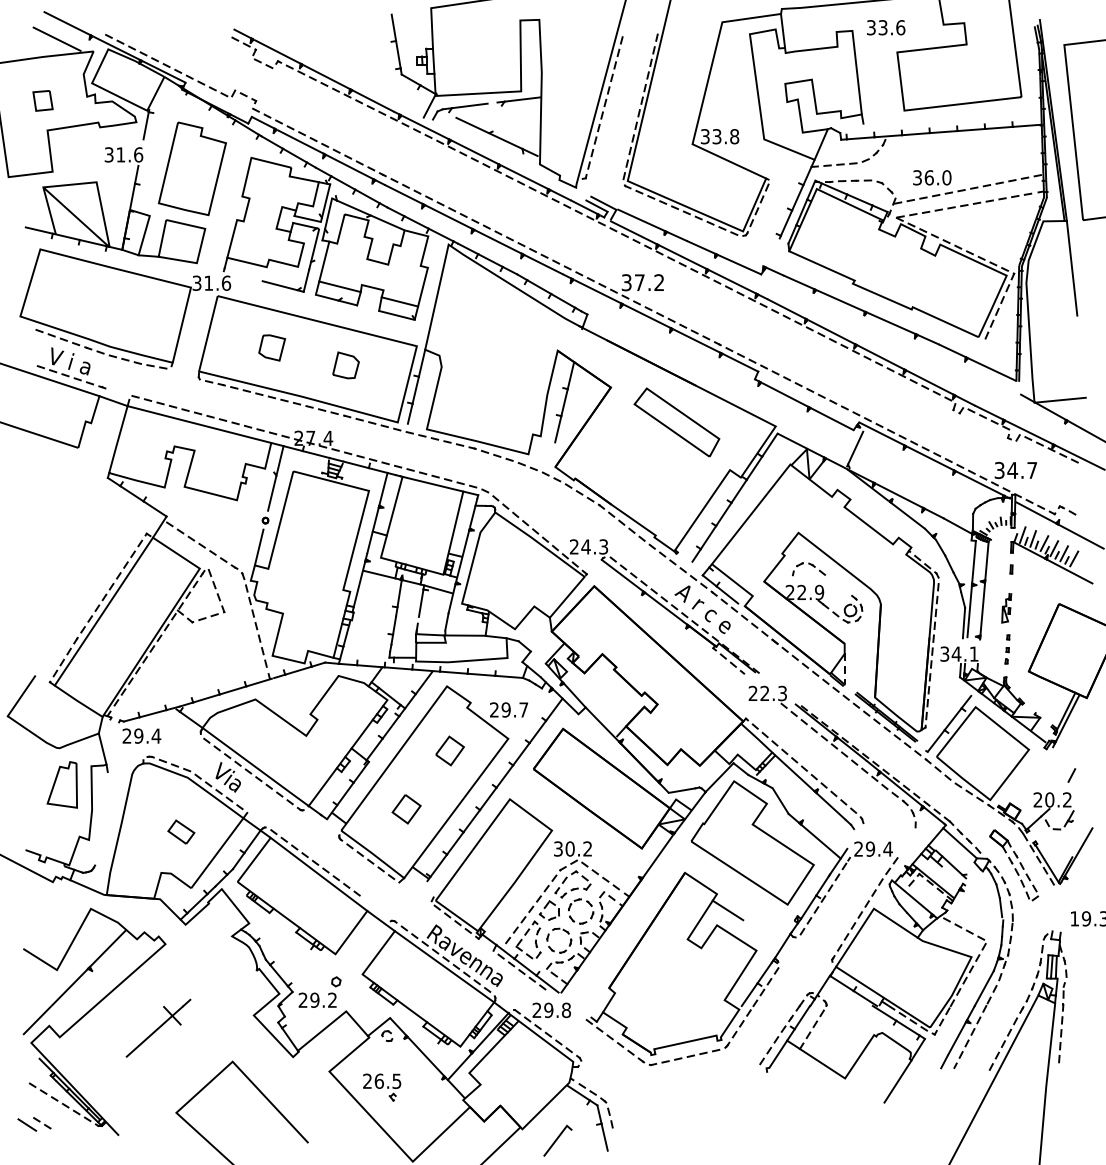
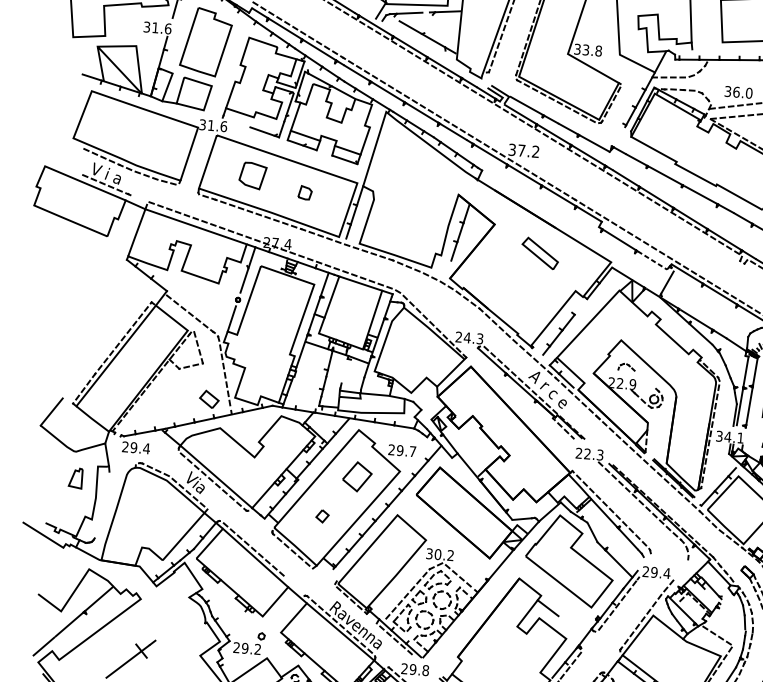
part: (272, 347) -> (253, 175), size x1.4
part: (345, 365) -> (304, 192), size x0.7
line: (832, 419) -> (652, 260), solid -> dashed
part: (676, 422) -> (539, 253), size x0.6
line: (738, 490) -> (580, 306), removed
part: (809, 569) -> (627, 367), size x0.7
line: (420, 602) -> (344, 368), removed
part: (449, 750) -> (356, 476), size x1.4
part: (61, 784) -> (75, 477), size x0.6
part: (406, 809) -> (322, 516), size x0.6
part: (181, 831) -> (209, 399), moved

